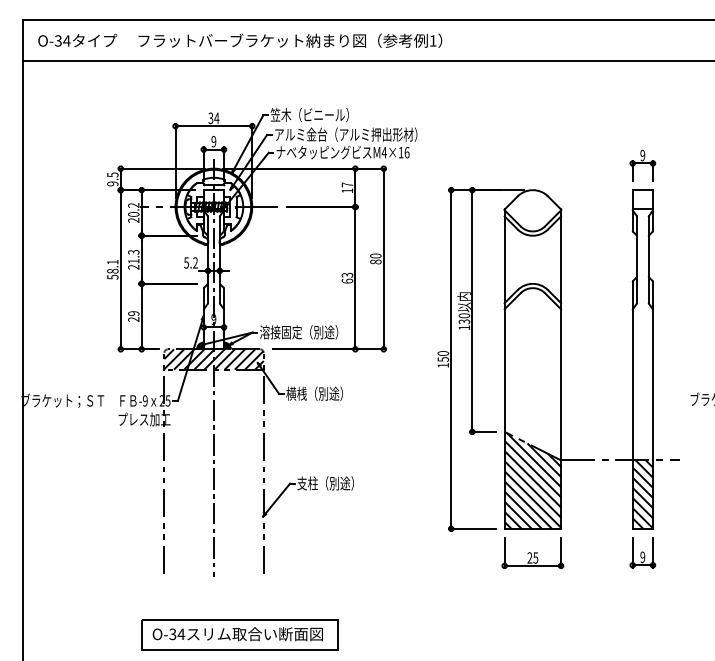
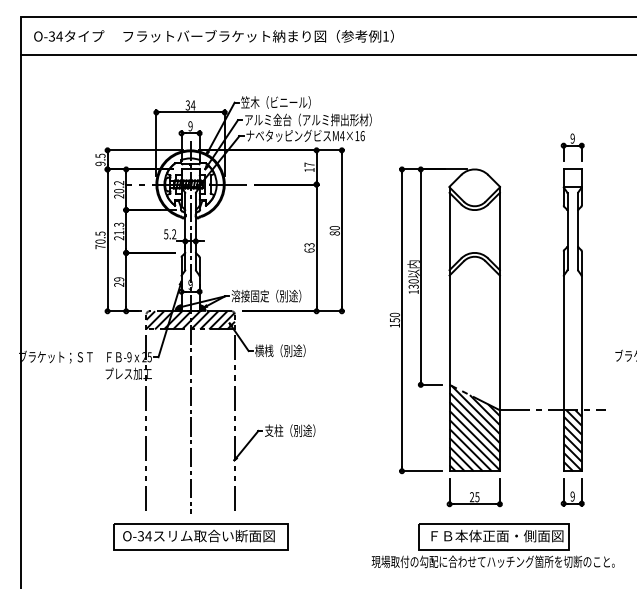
text: (112, 269) -> (100, 240), 58.1 -> 70.5
part: (552, 612) -> (492, 545), added
part: (239, 634) -> (200, 536), moved

